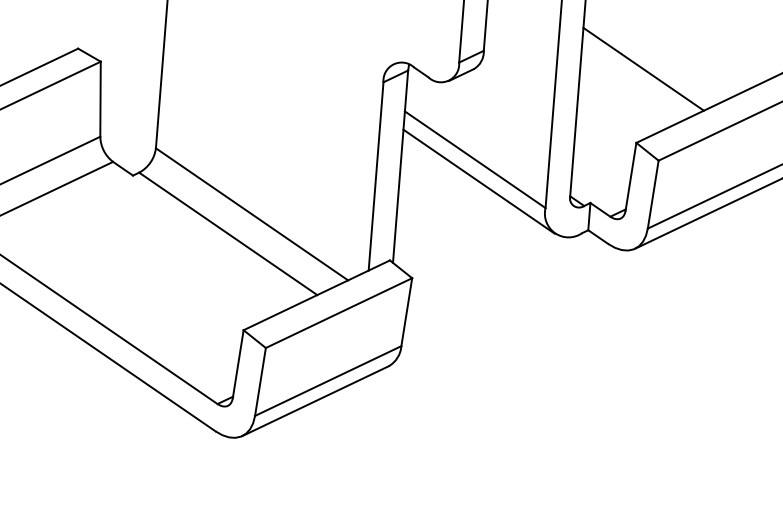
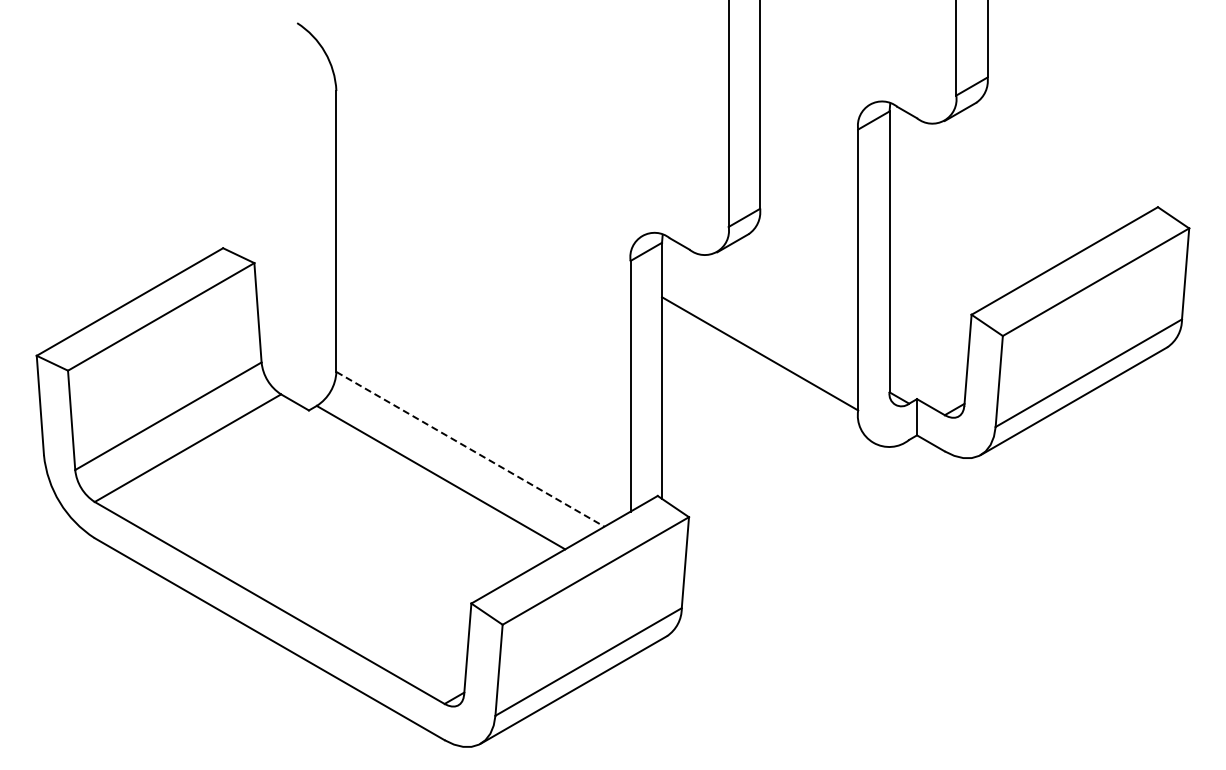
line: (643, 69) -> (973, 216), removed
line: (479, 181) -> (767, 382), removed
line: (252, 214) -> (470, 449), solid -> dashed

